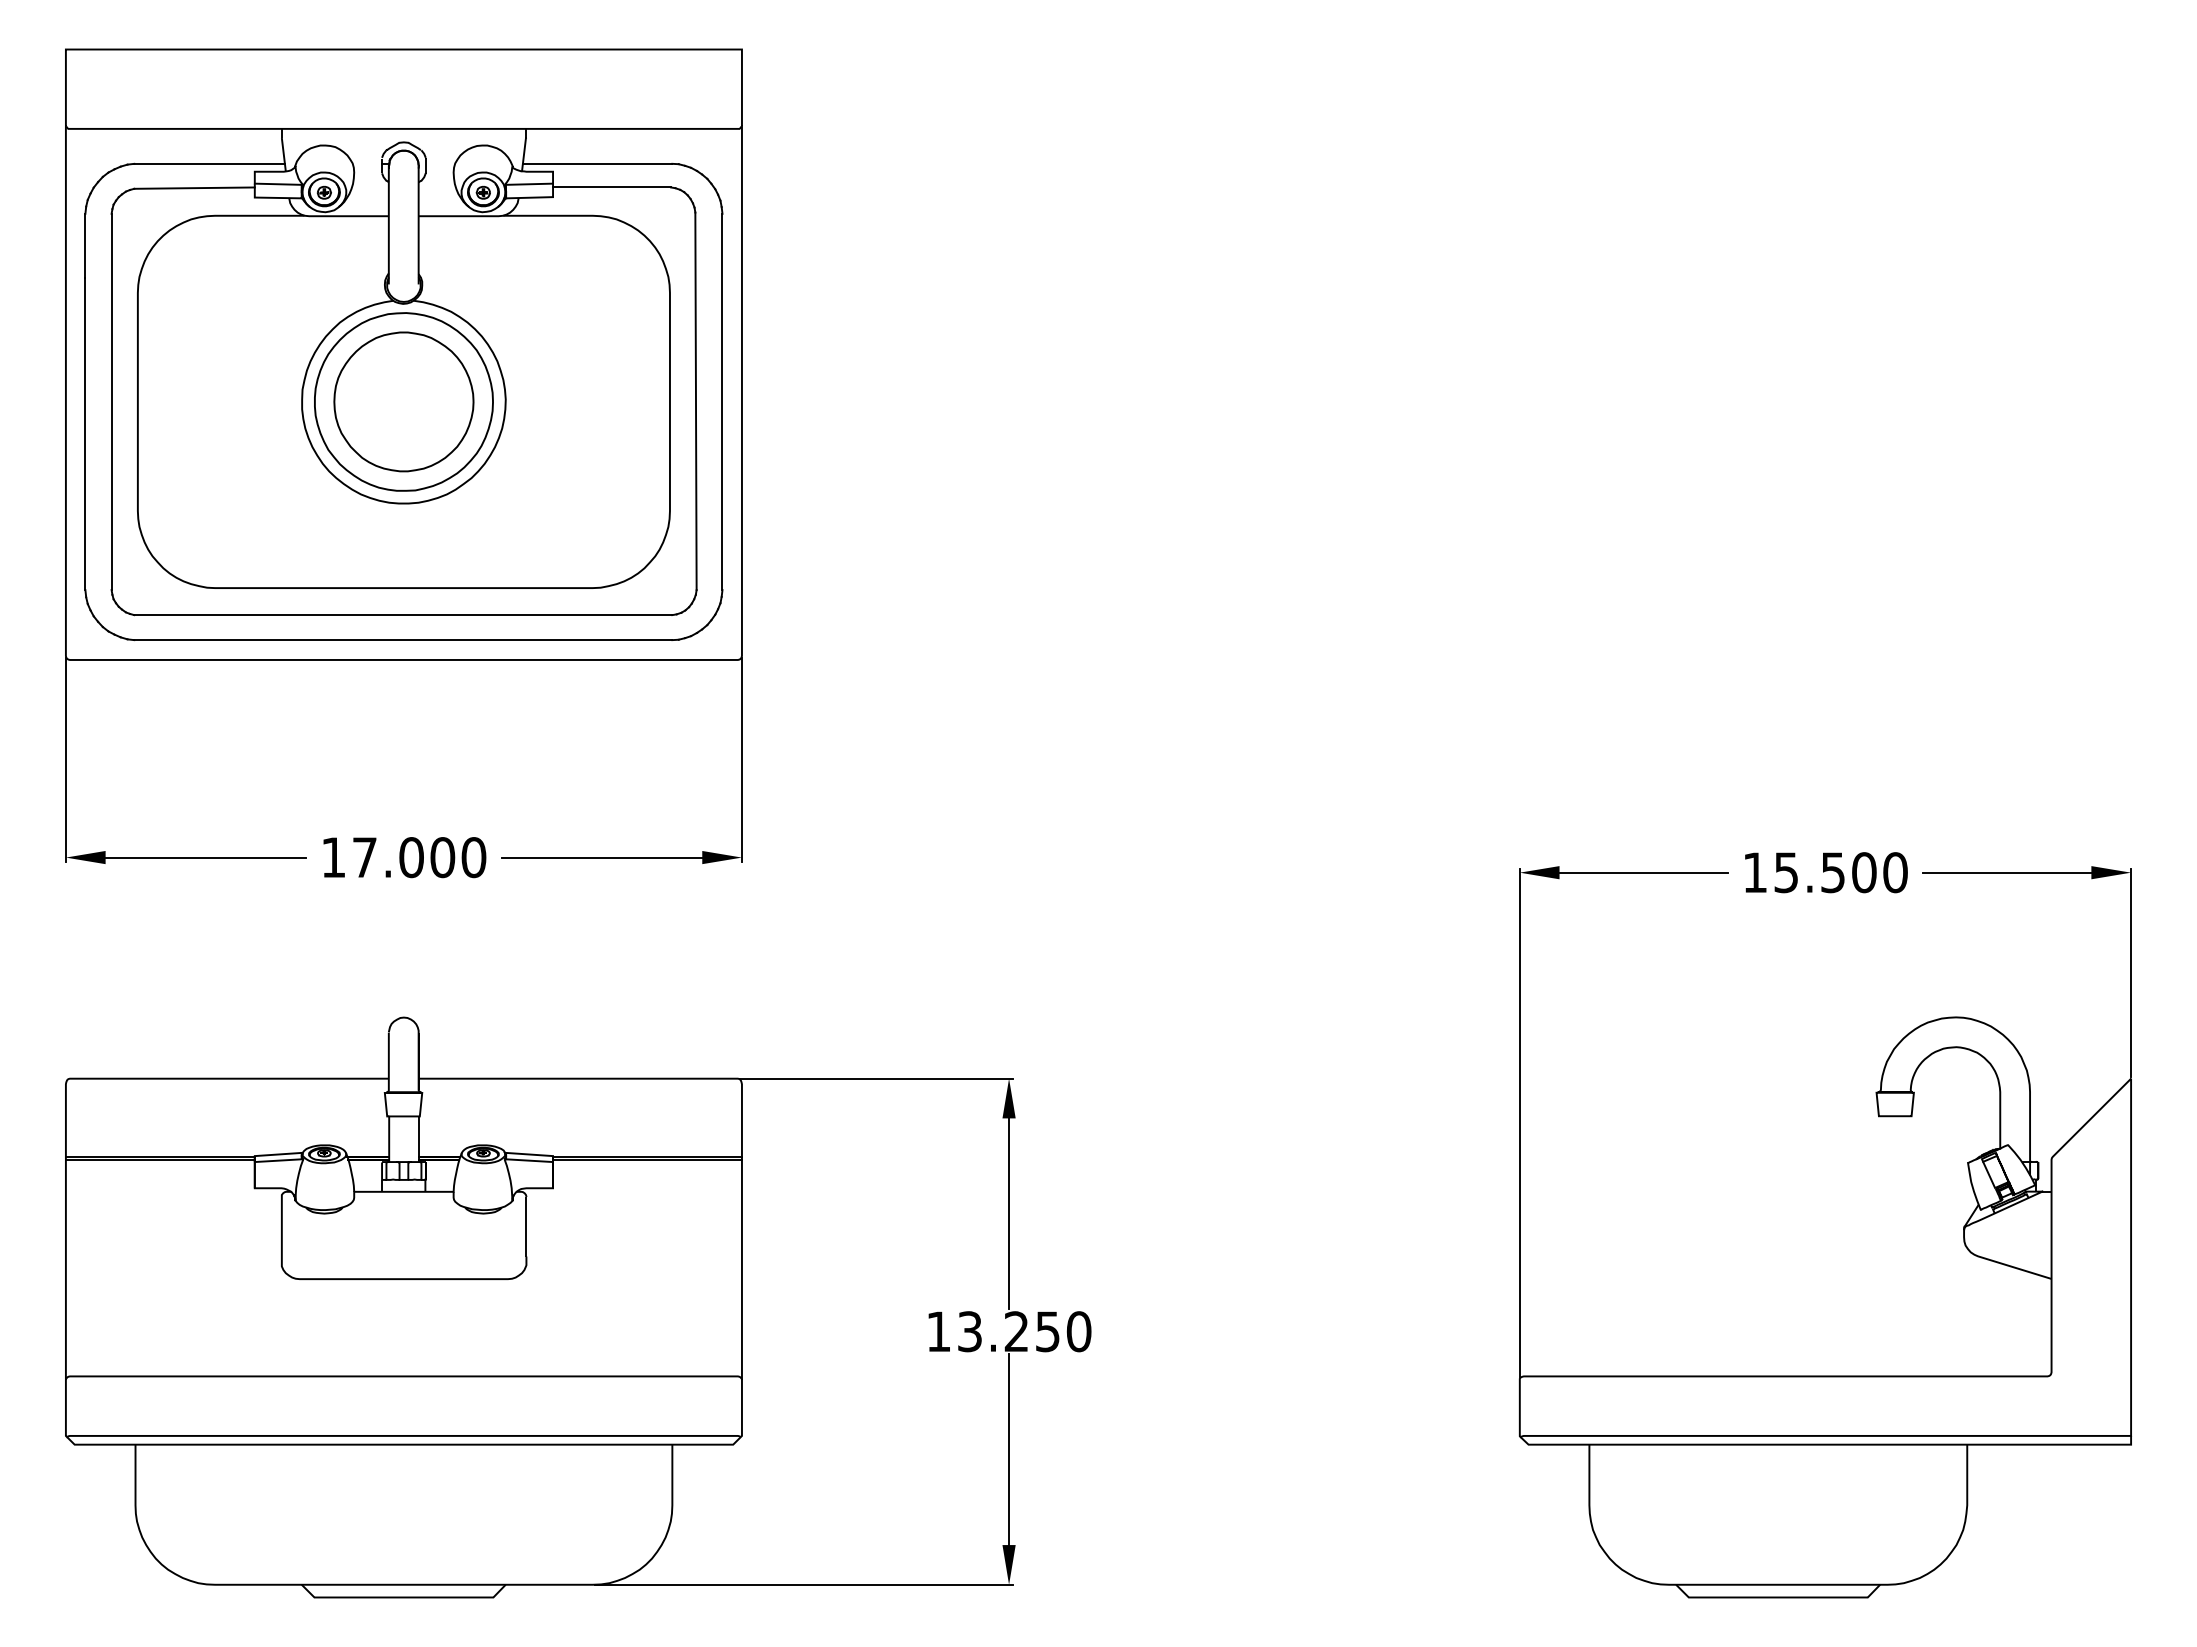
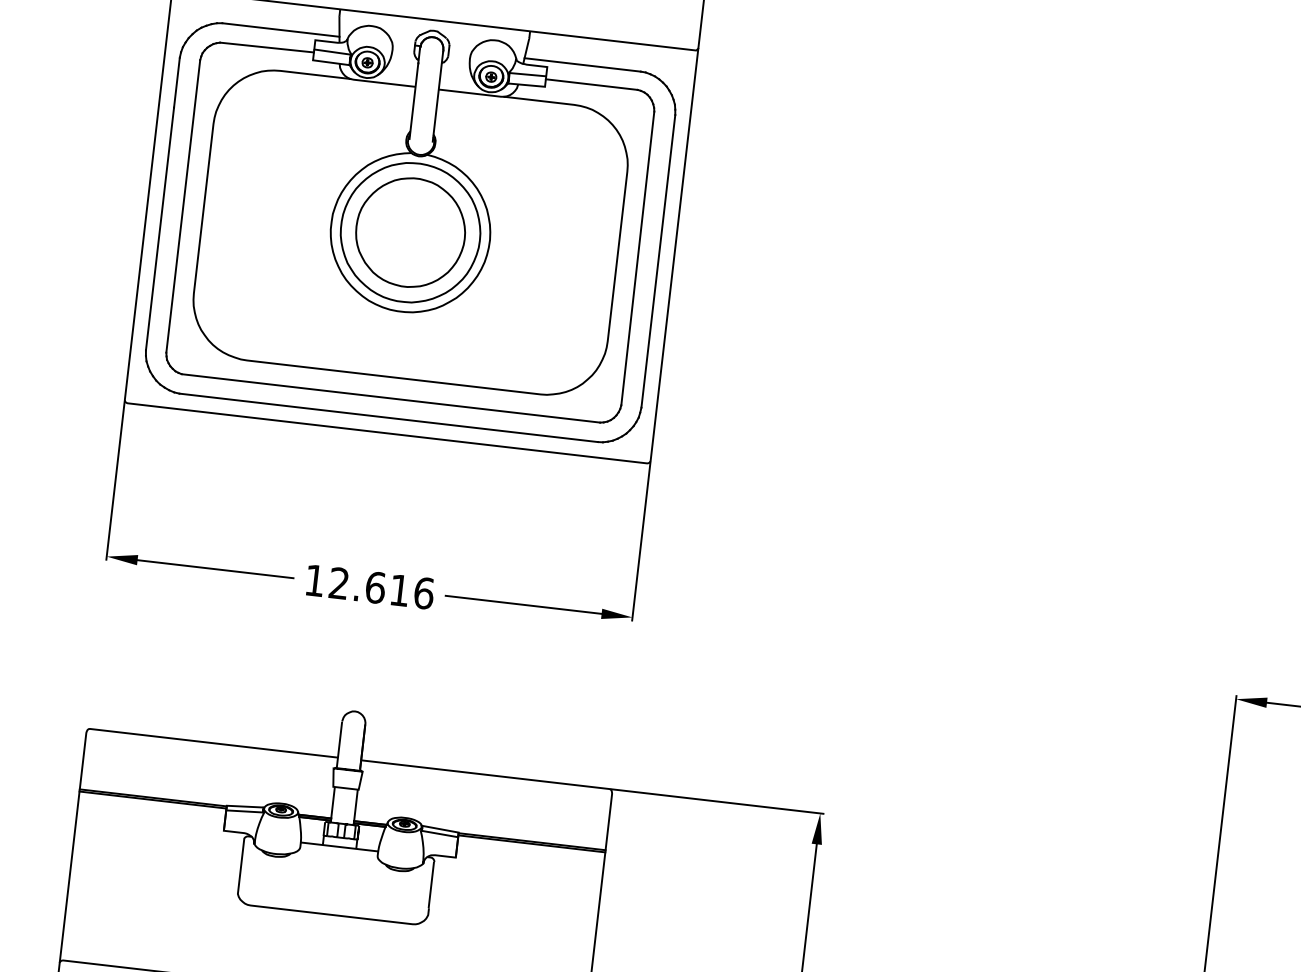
text: (419, 857) -> (381, 588), 17.000 -> 12.616

